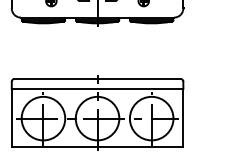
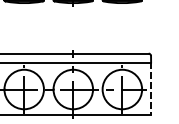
line: (183, 118) -> (151, 89), solid -> dashed

